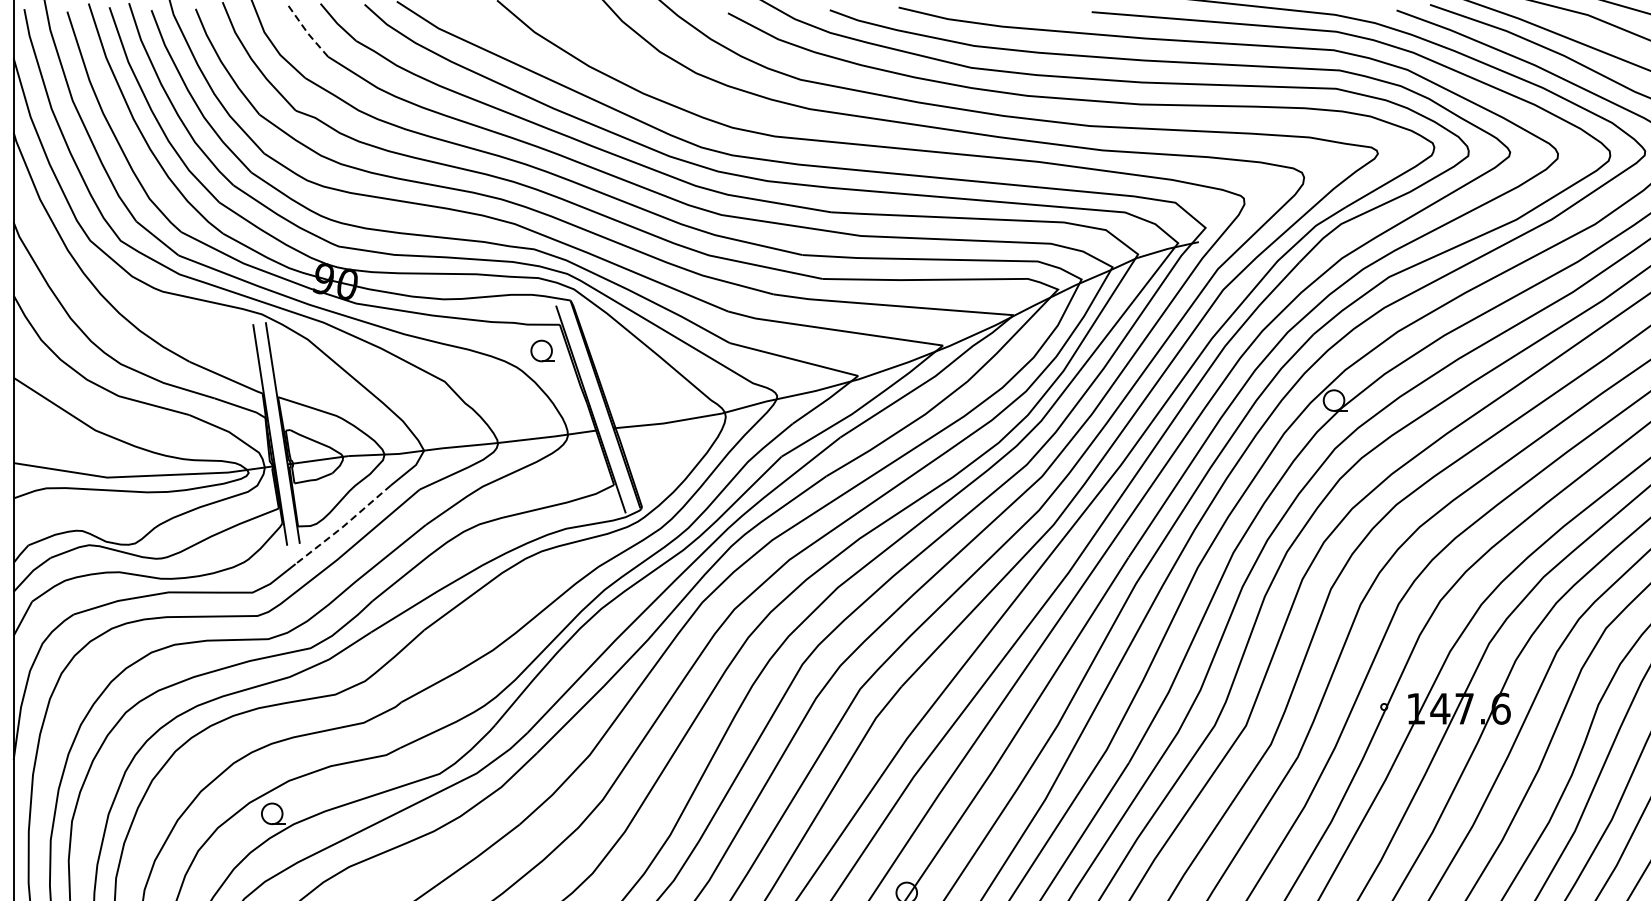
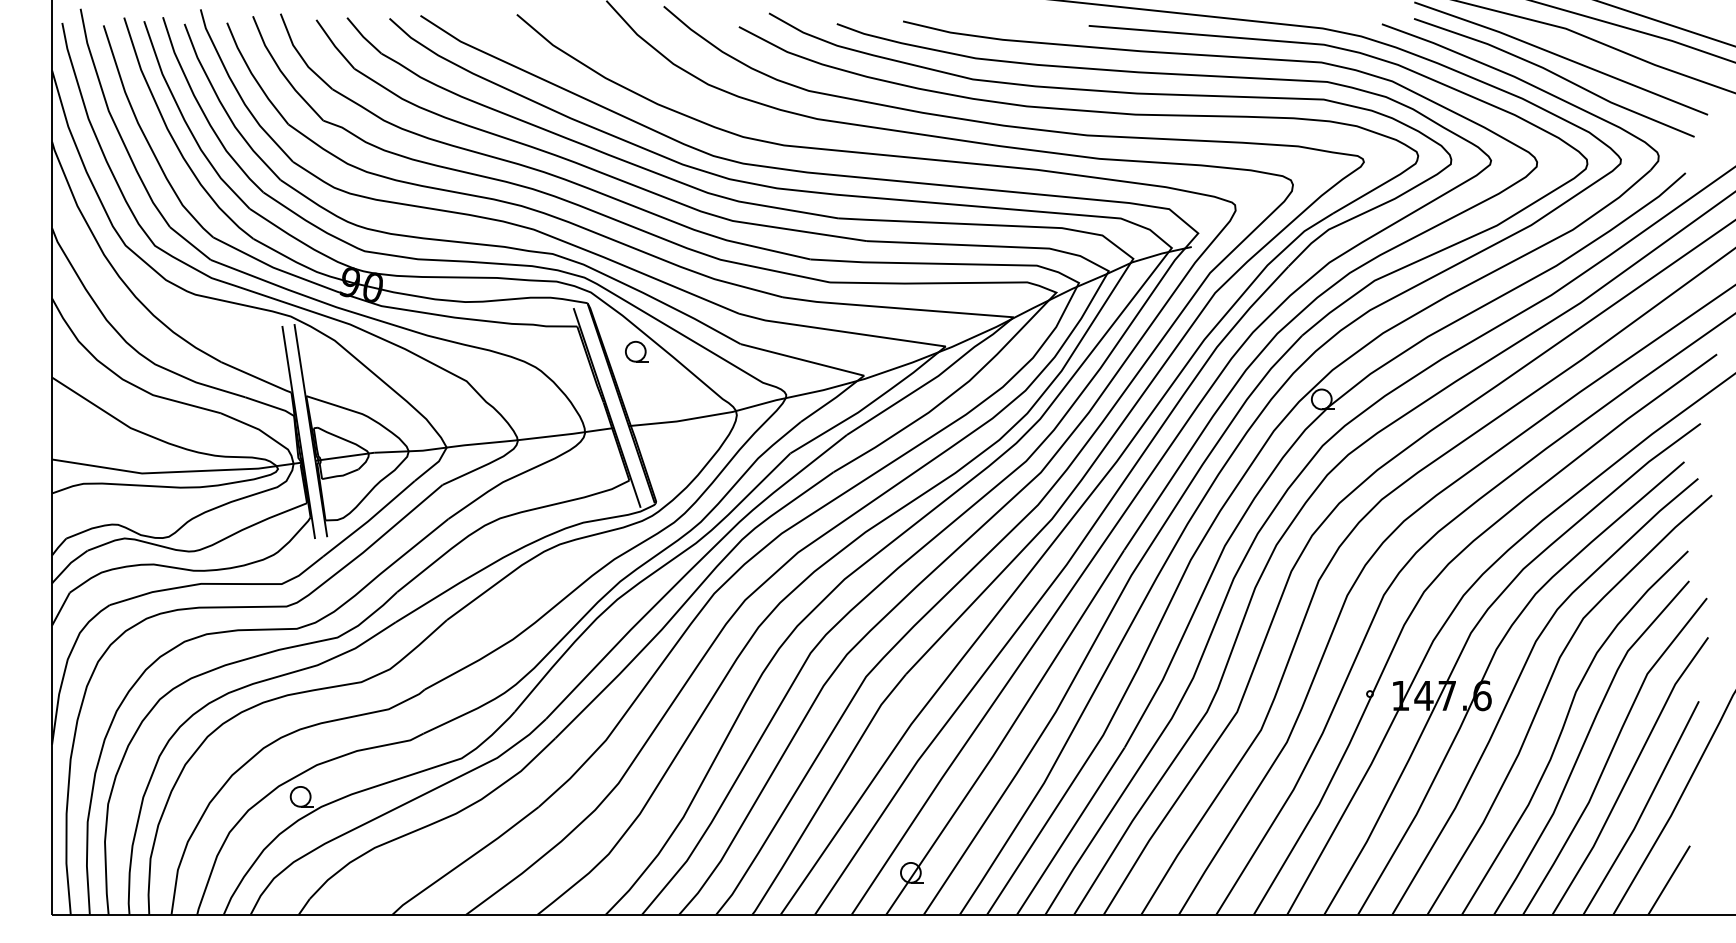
line: (307, 32) -> (334, 45), dashed -> solid
part: (542, 350) -> (636, 351), moved
line: (342, 526) -> (368, 520), dashed -> solid

